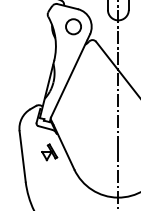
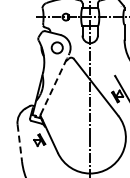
line: (69, 76) -> (54, 84), solid -> dashed
line: (22, 156) -> (19, 143), solid -> dashed

